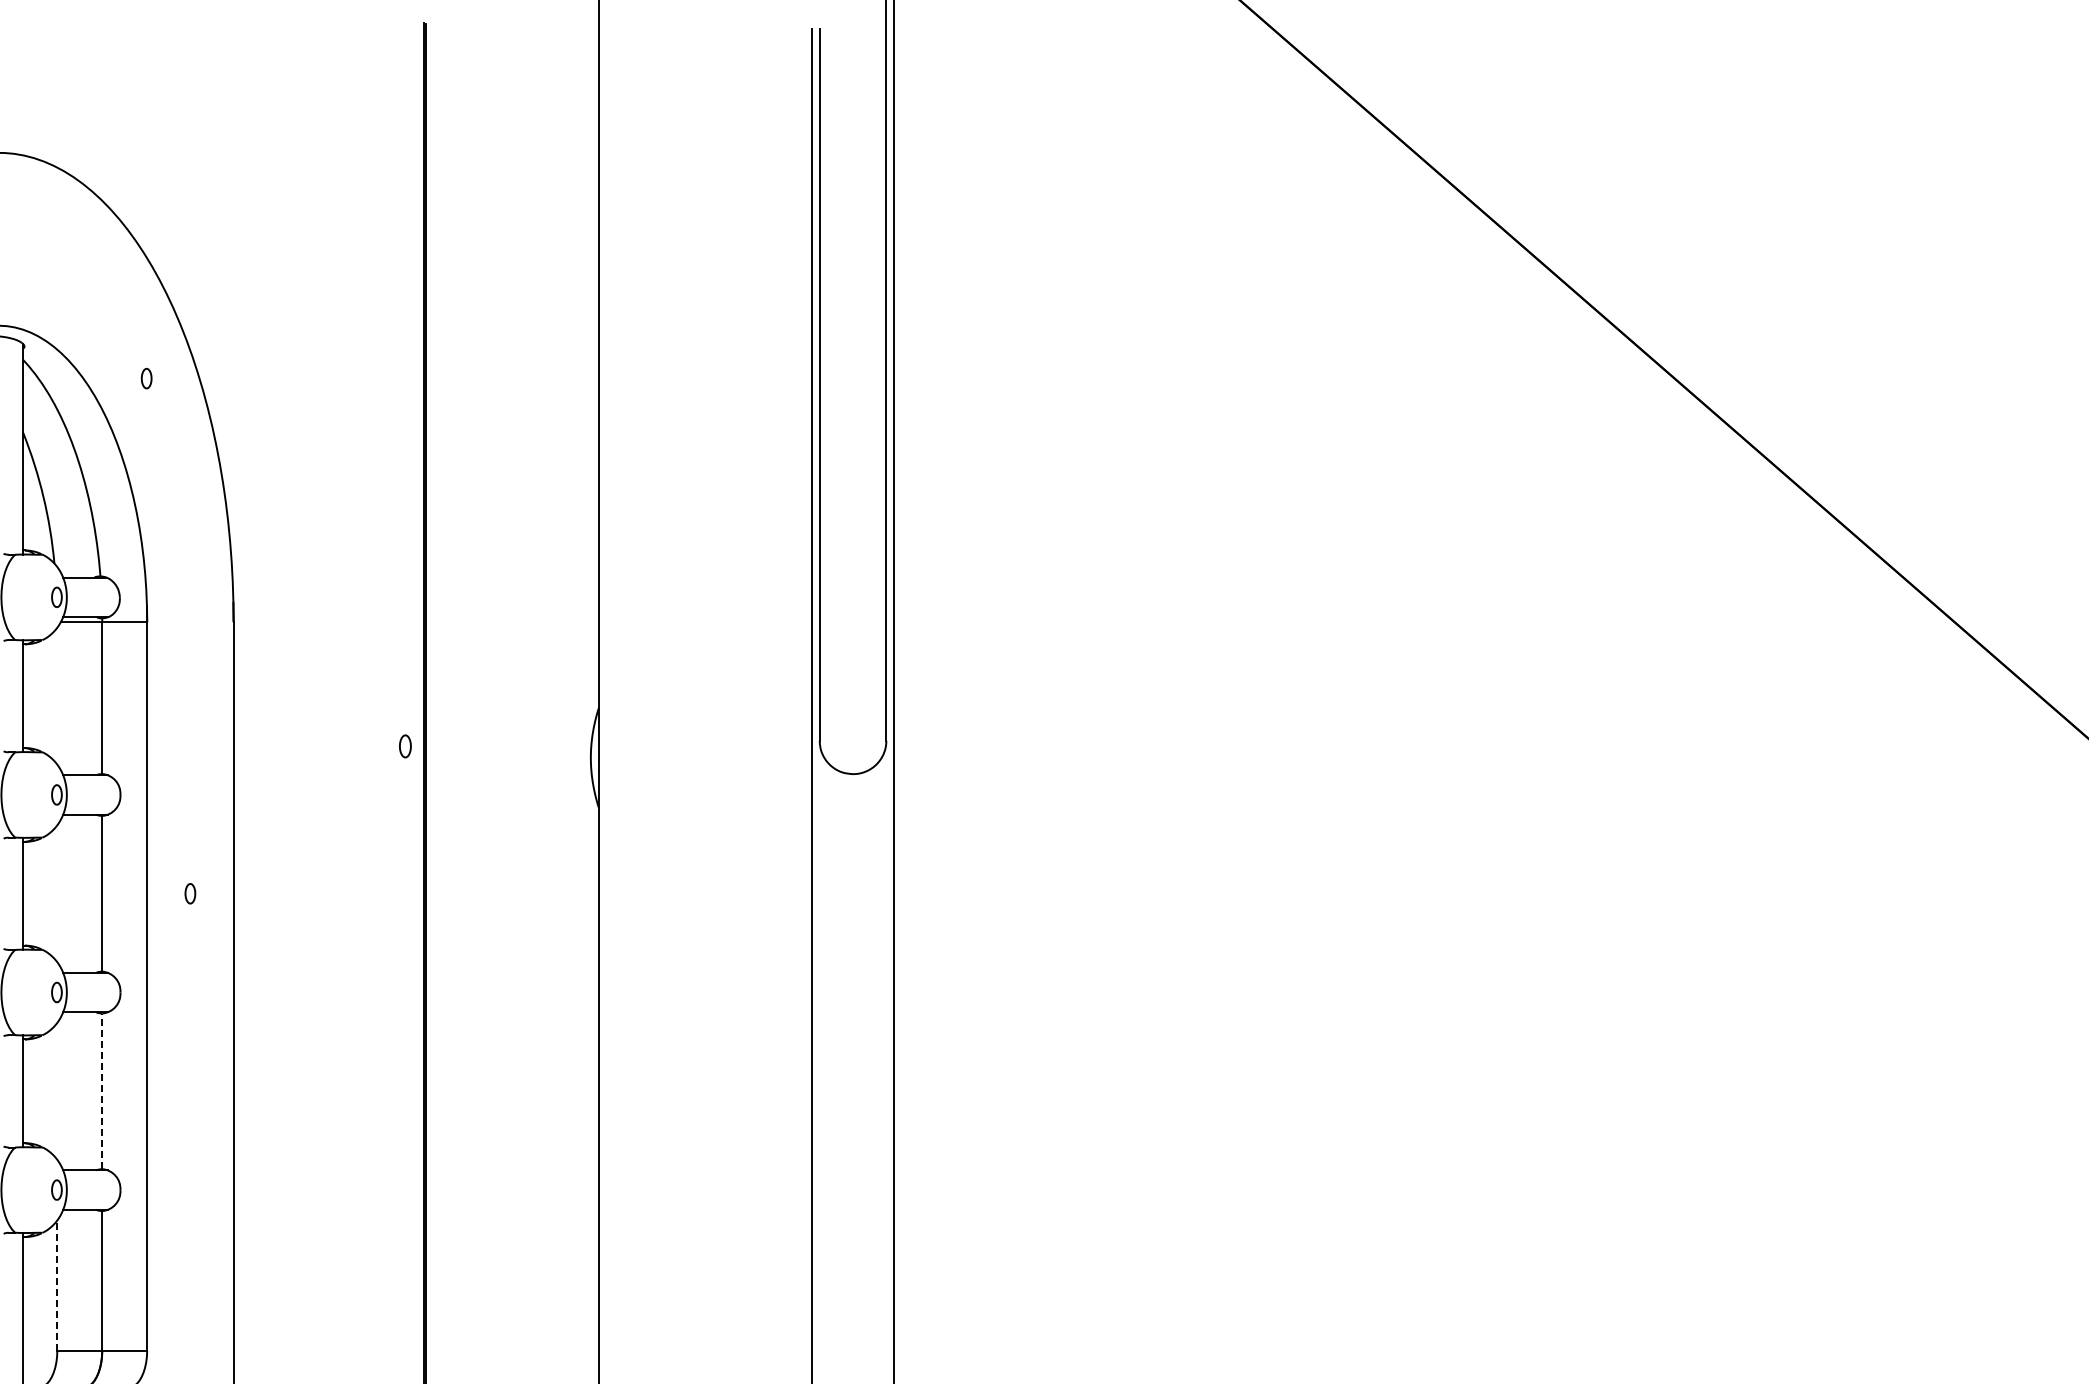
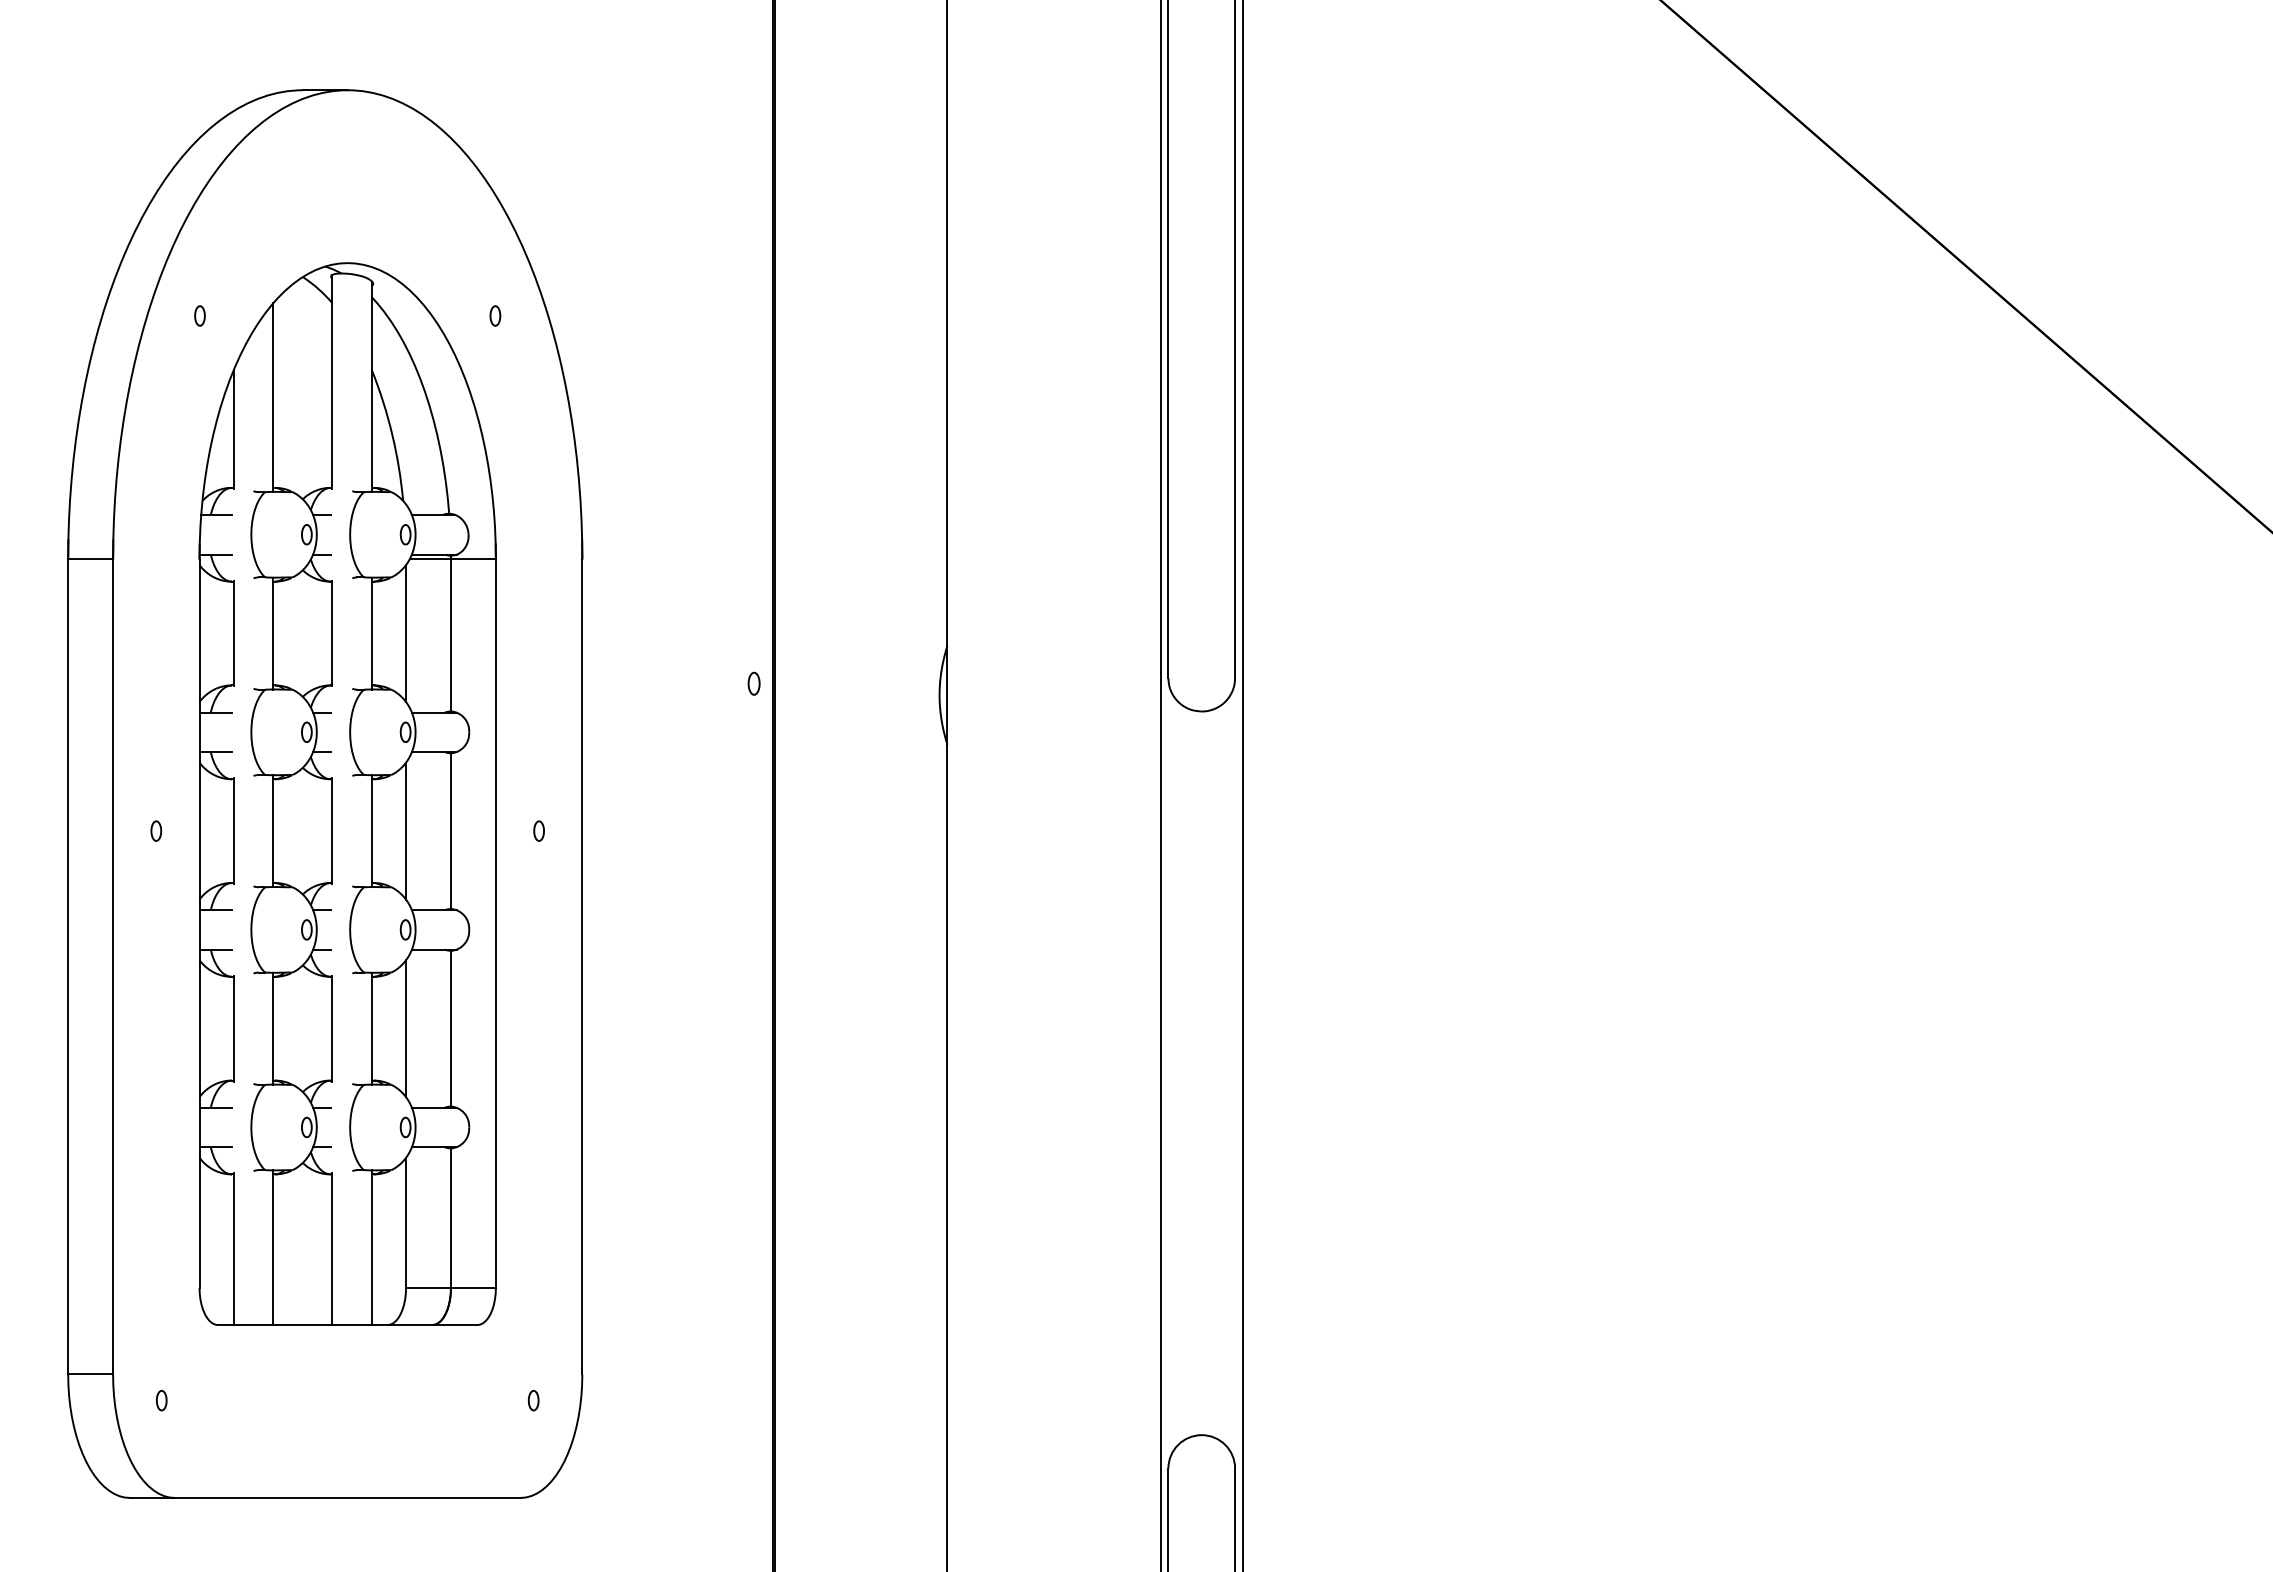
line: (57, 696) -> (406, 633), added
line: (57, 893) -> (406, 830), added
line: (57, 1091) -> (406, 1028), added
line: (101, 1091) -> (450, 1028), dashed -> solid
line: (57, 1285) -> (406, 1222), dashed -> solid

